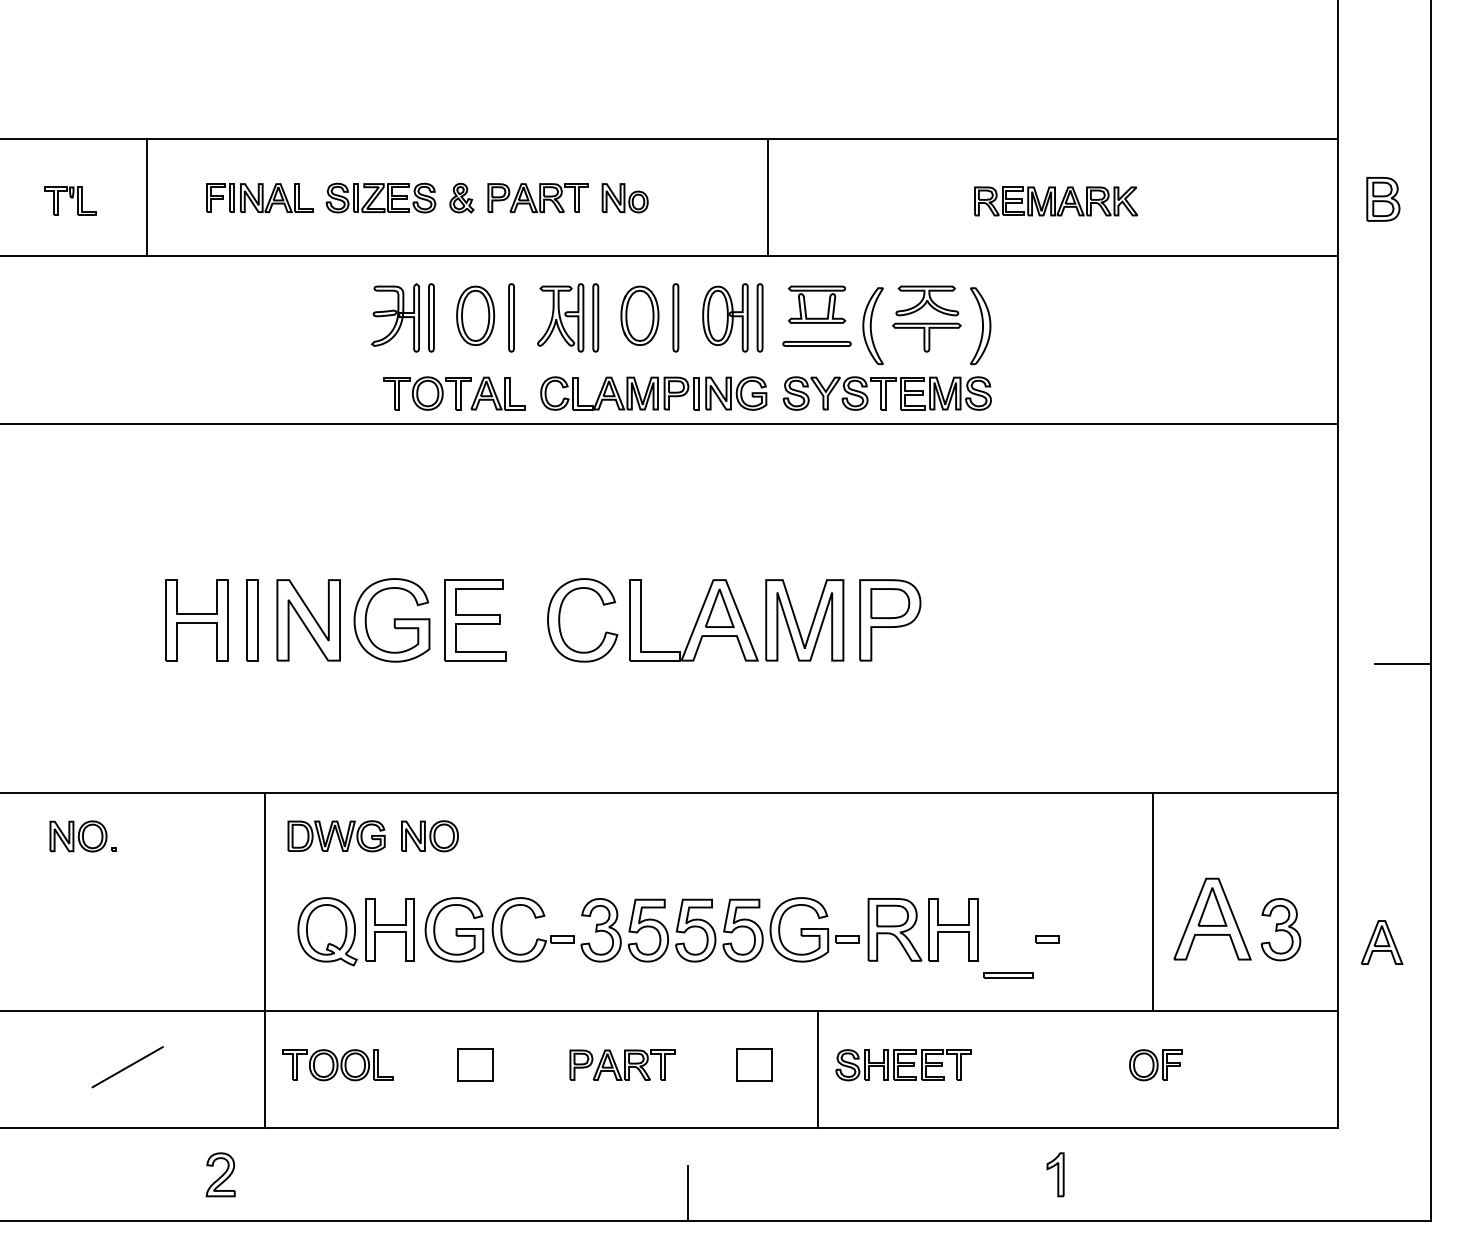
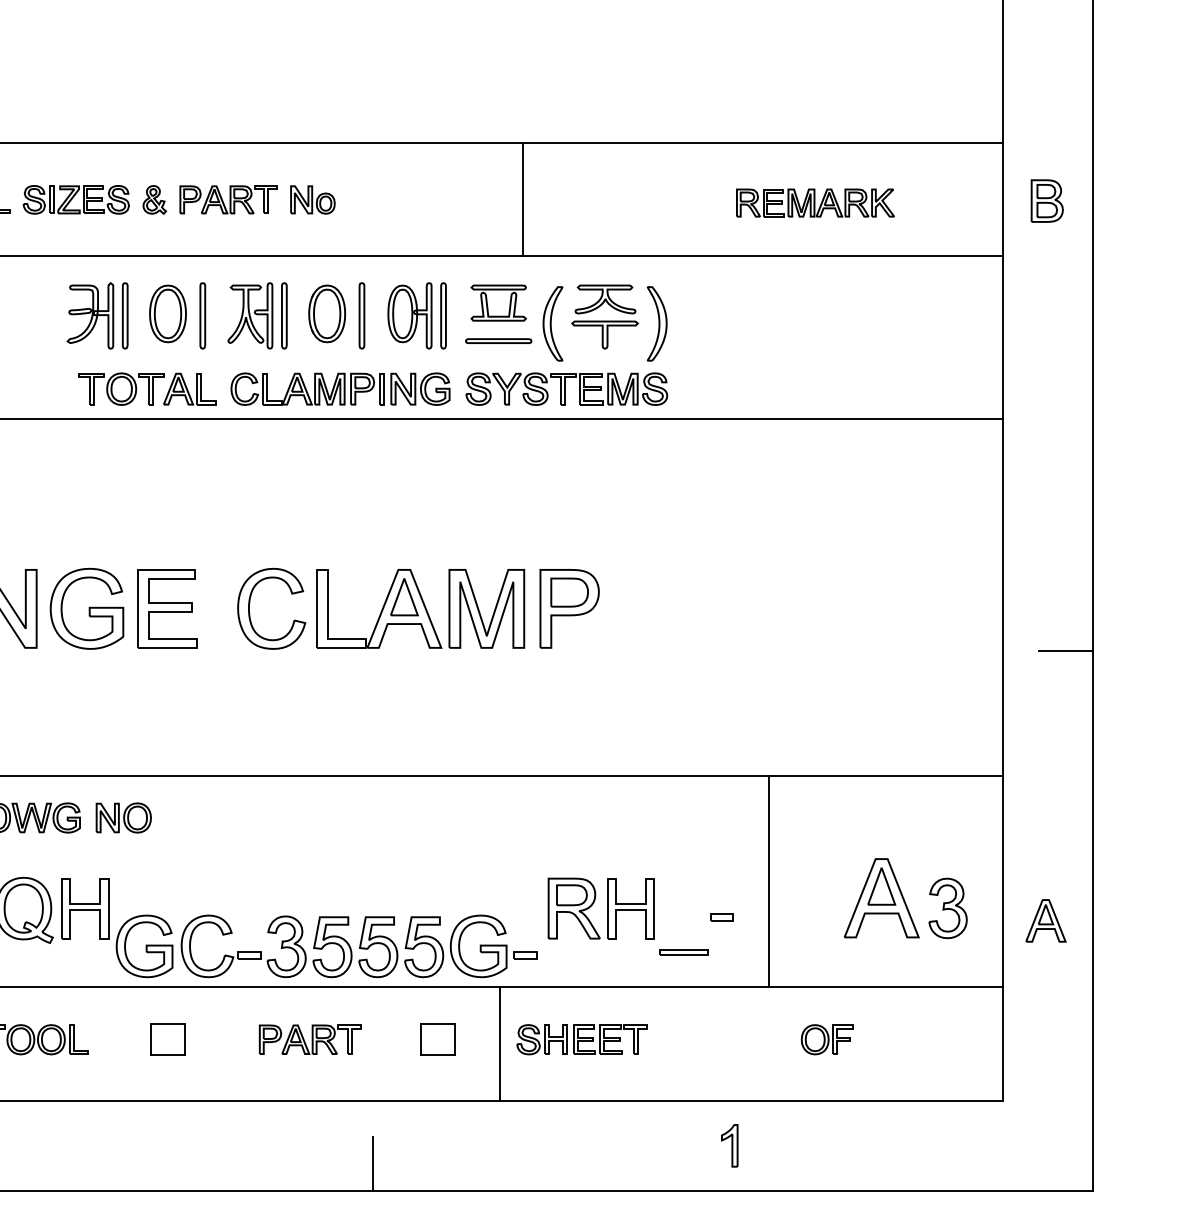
line: (767, 197) -> (522, 199), moved
part: (1055, 201) -> (814, 203), moved
line: (1153, 901) -> (769, 881), moved
part: (641, 929) -> (325, 946), moved

